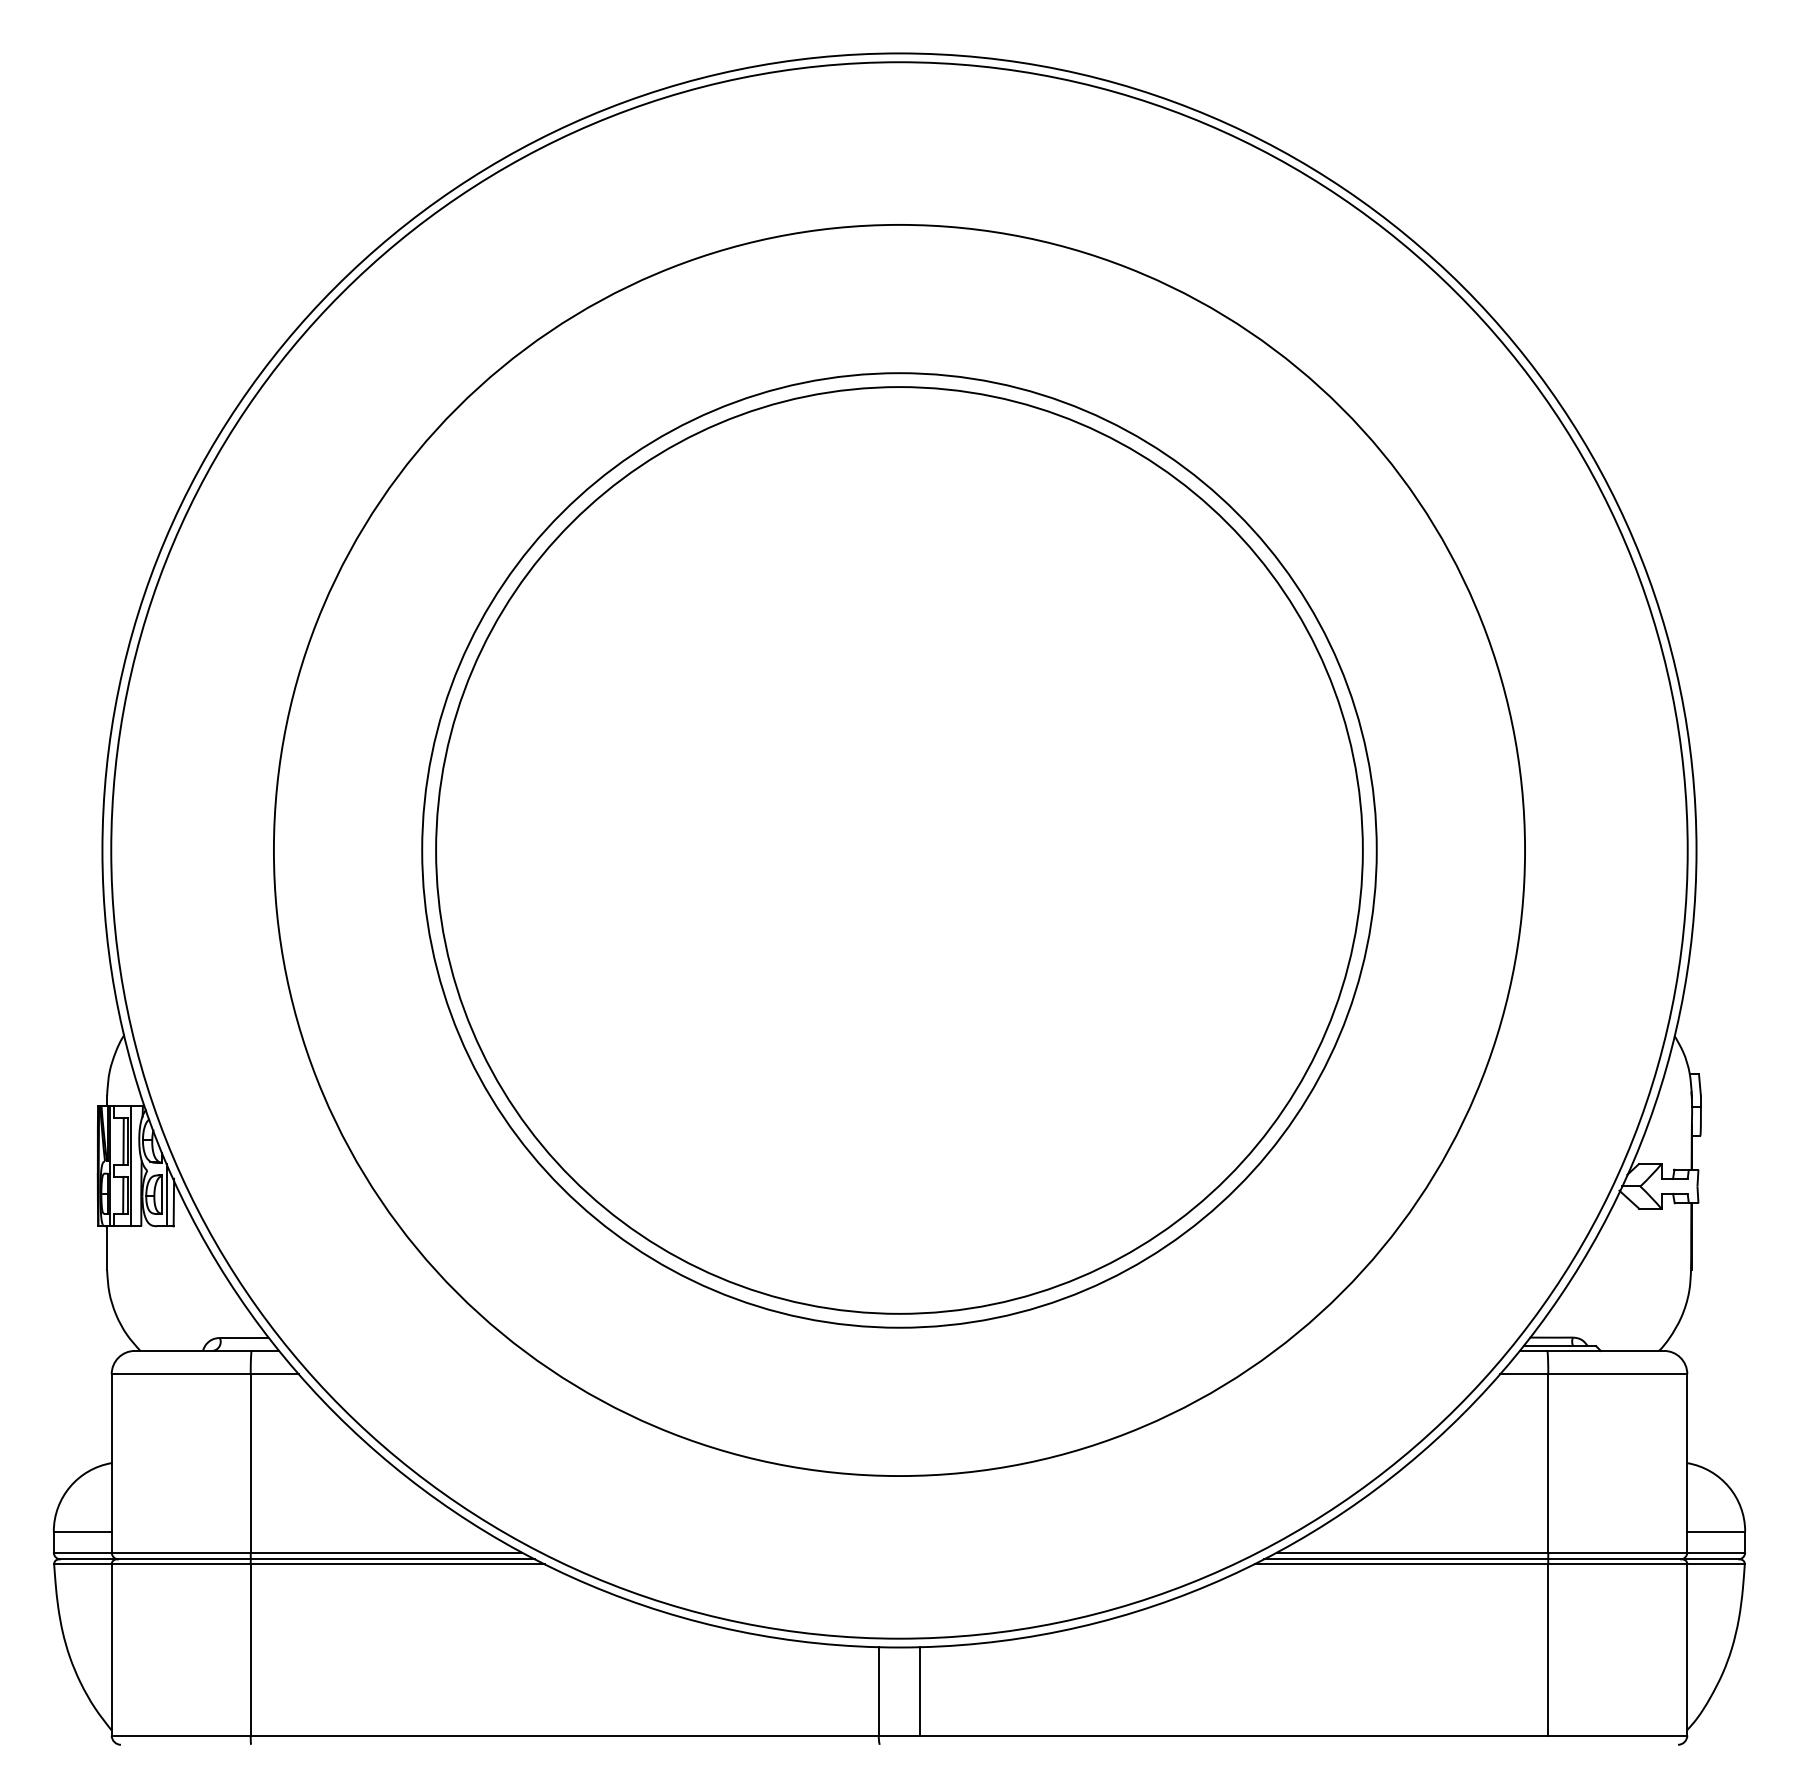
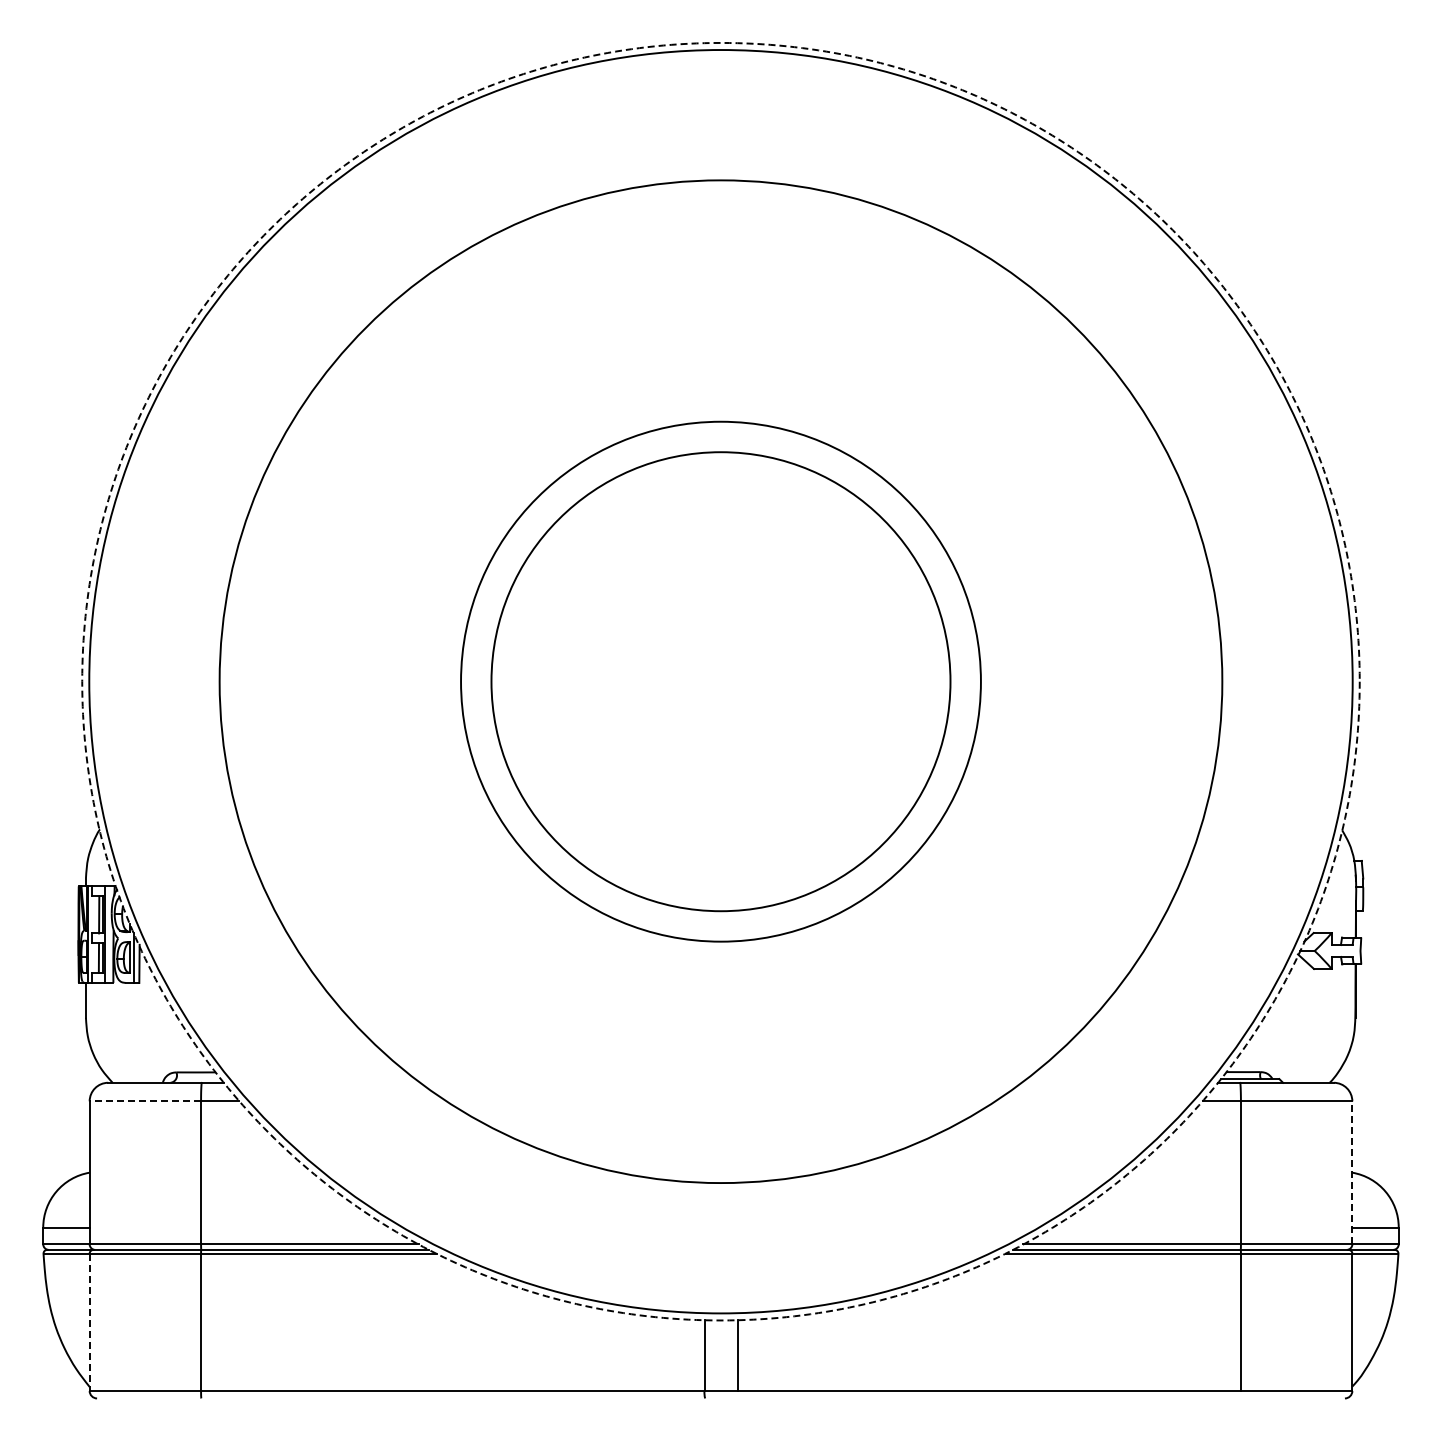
circle: (898, 850) -> (720, 681), size x0.6
circle: (898, 850) -> (720, 681), size x0.7
circle: (898, 850) -> (720, 681), solid -> dashed
line: (181, 1374) -> (145, 1101), solid -> dashed
line: (1687, 1462) -> (1352, 1172), solid -> dashed
line: (111, 1650) -> (89, 1322), solid -> dashed

